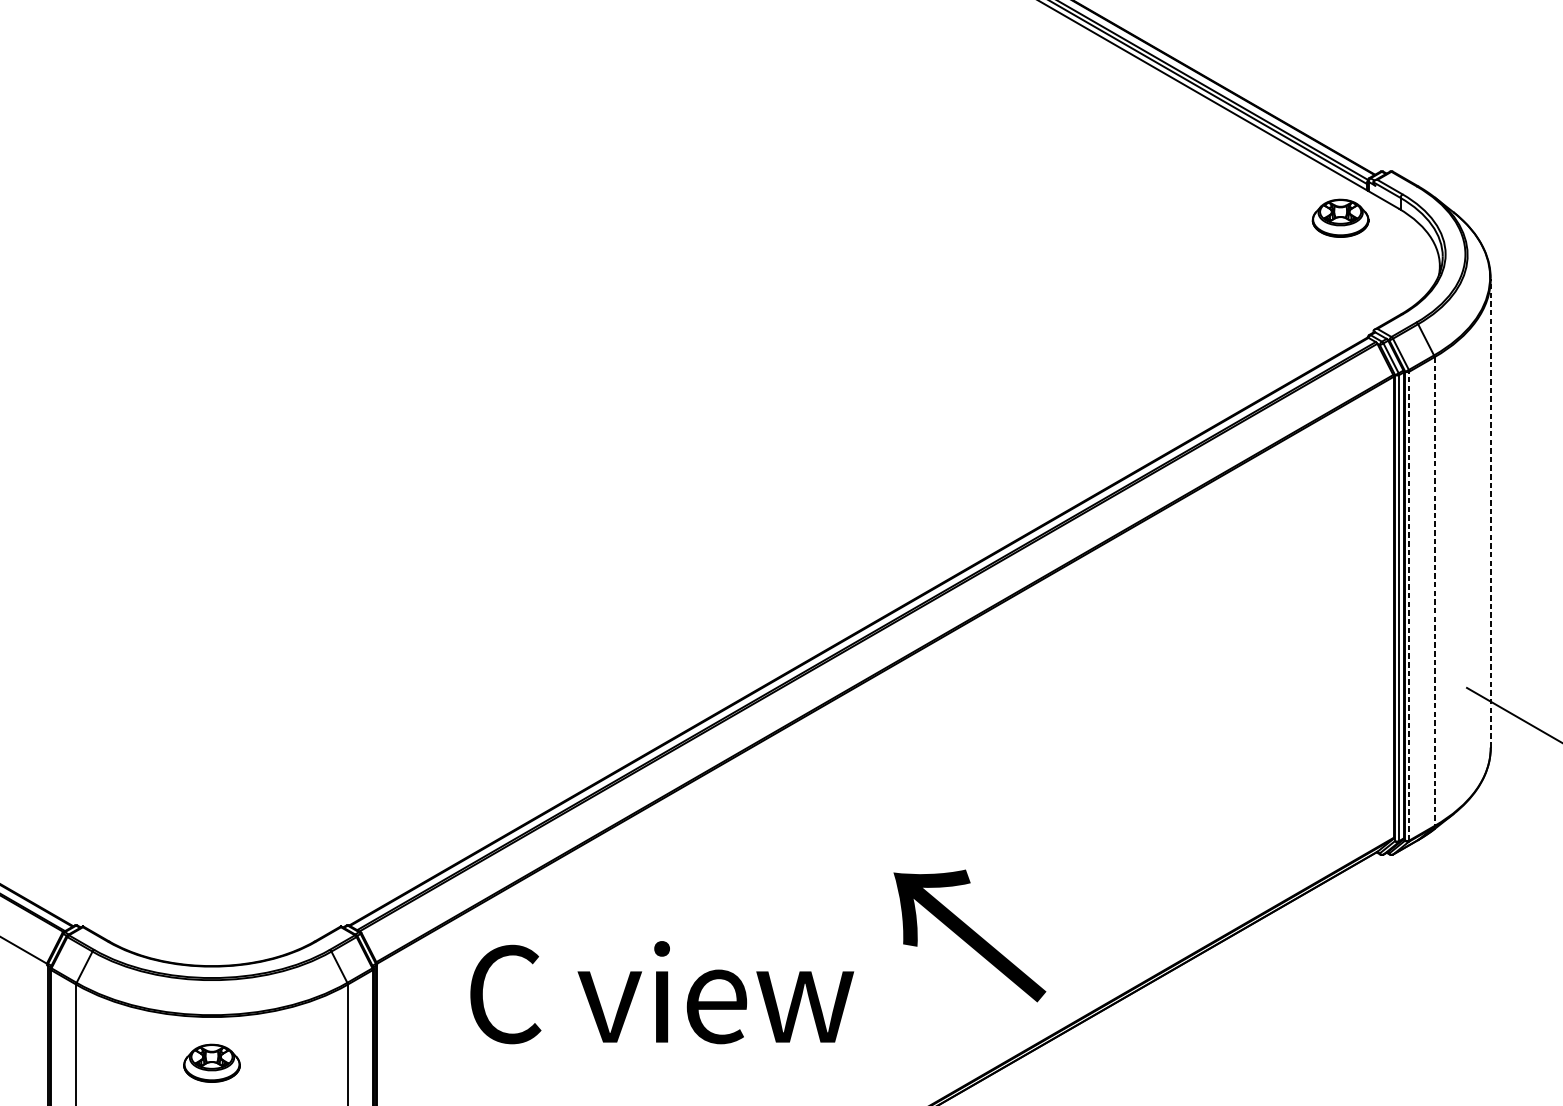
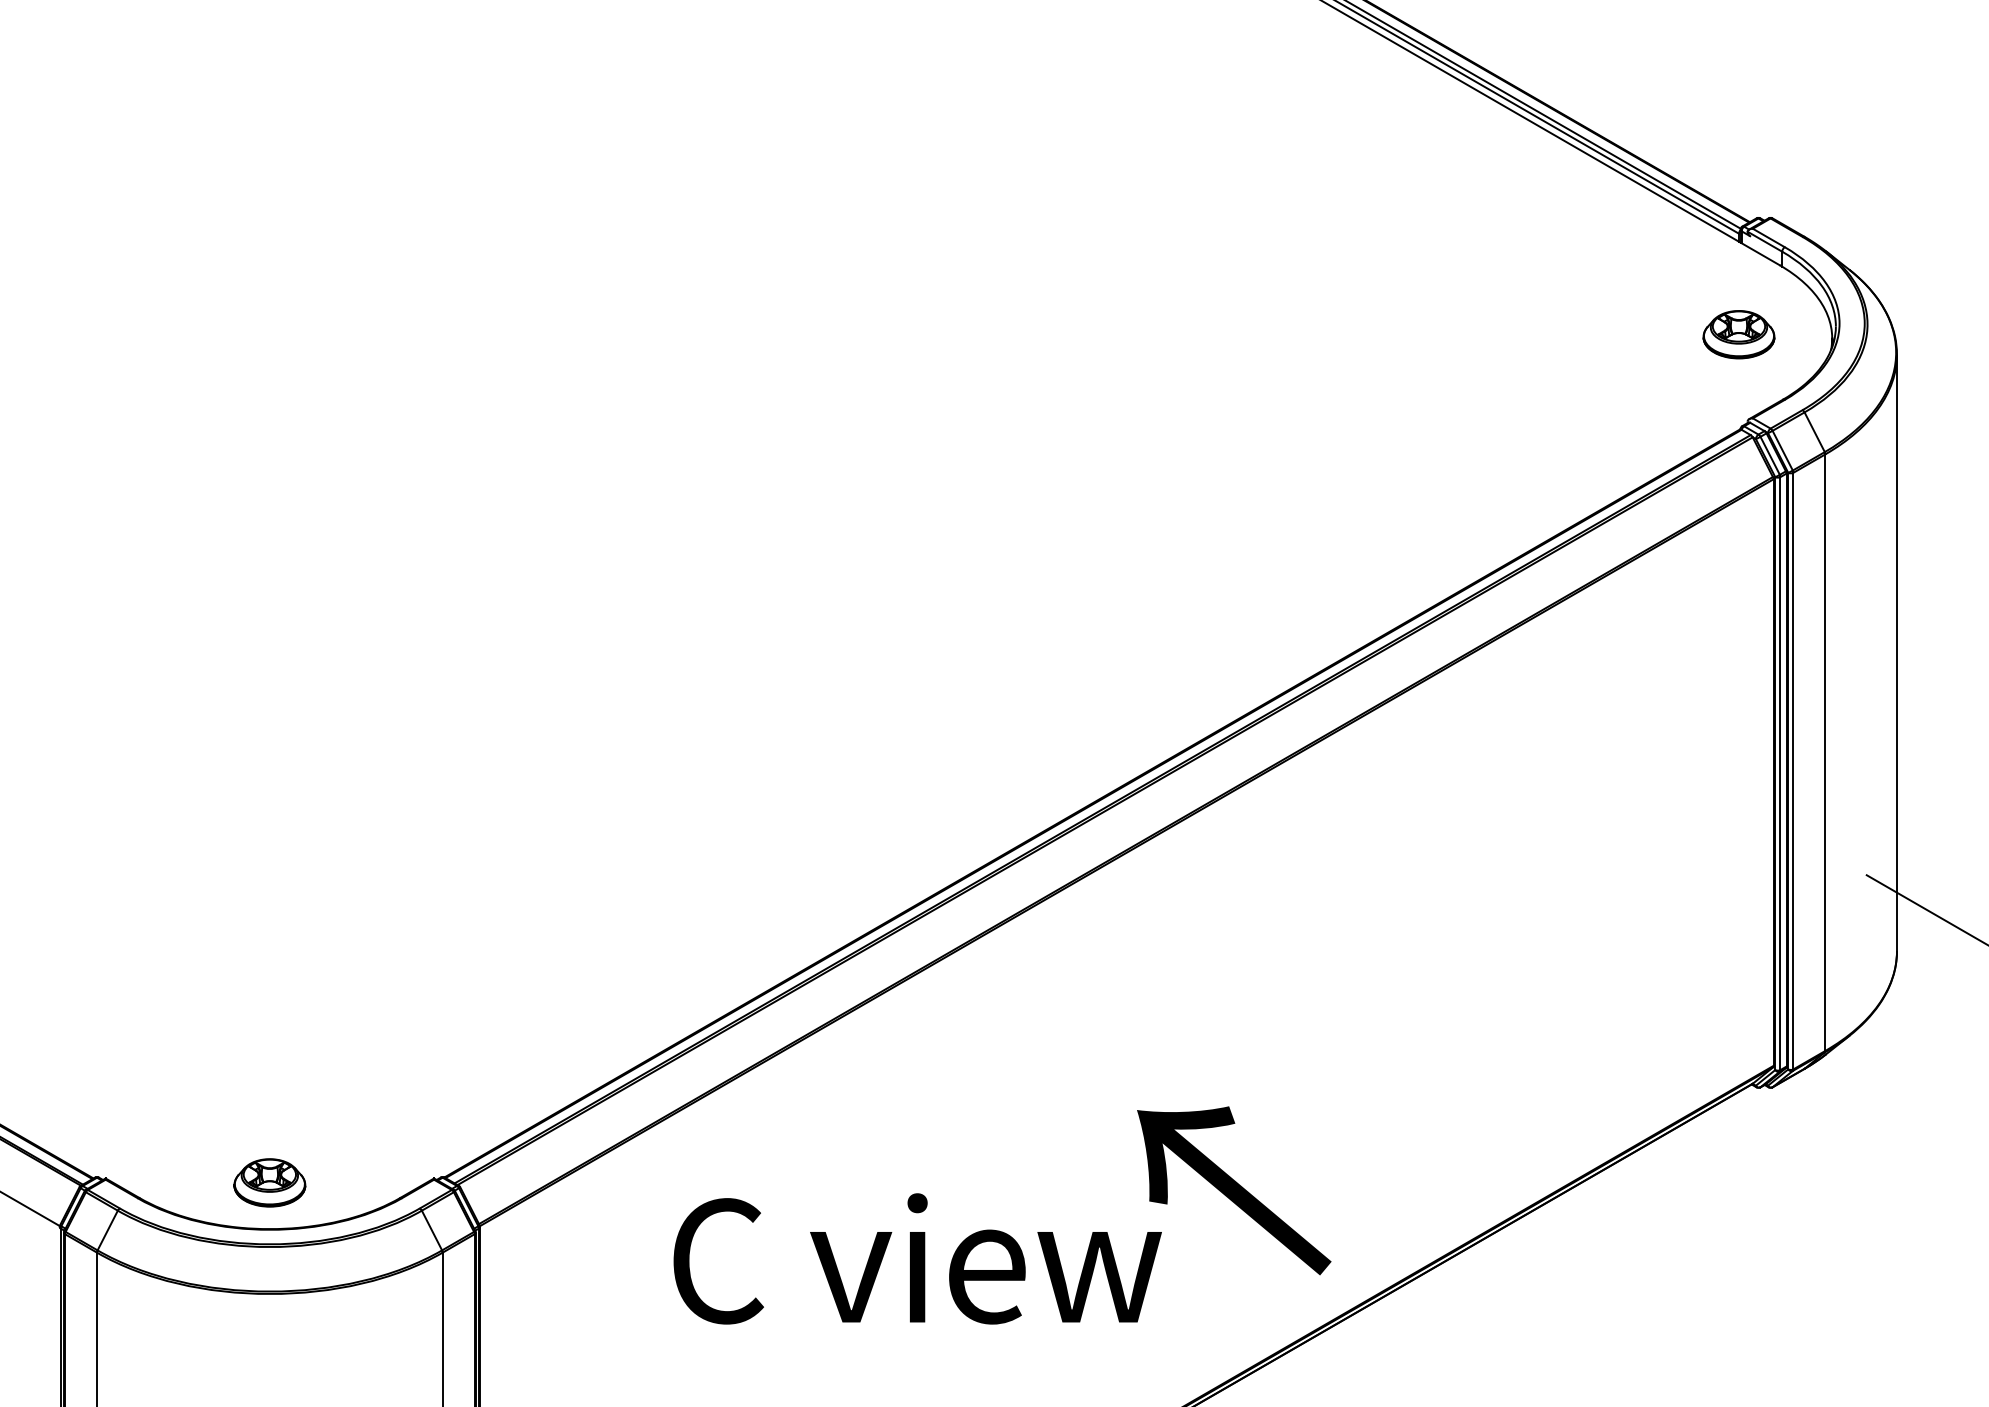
part: (1340, 218) -> (1738, 334), moved
line: (1491, 512) -> (1897, 652), dashed -> solid
line: (1434, 592) -> (1825, 753), dashed -> solid
line: (1409, 605) -> (1793, 770), dashed -> solid
text: (662, 992) -> (917, 1258), moved
part: (211, 1063) -> (269, 1182), moved

